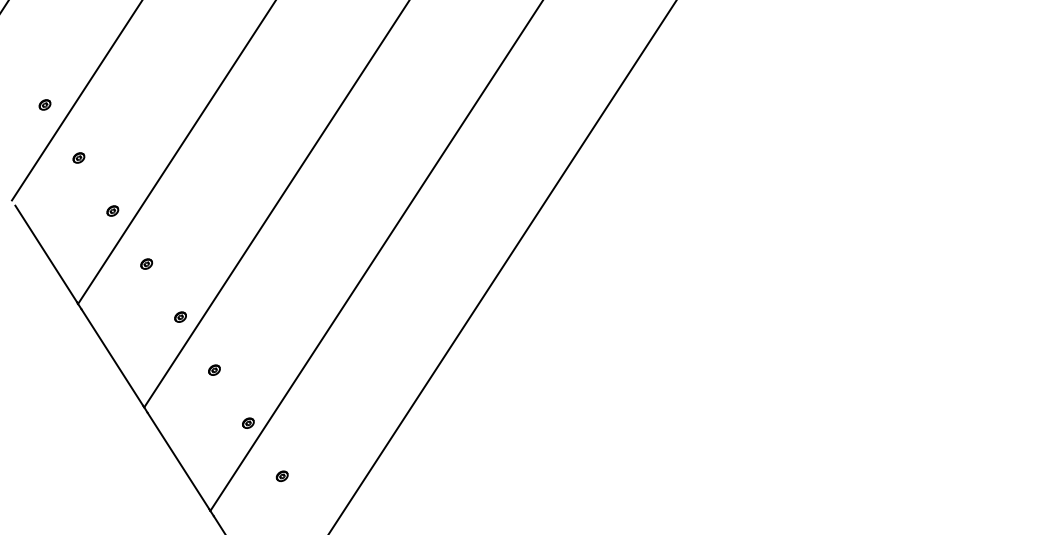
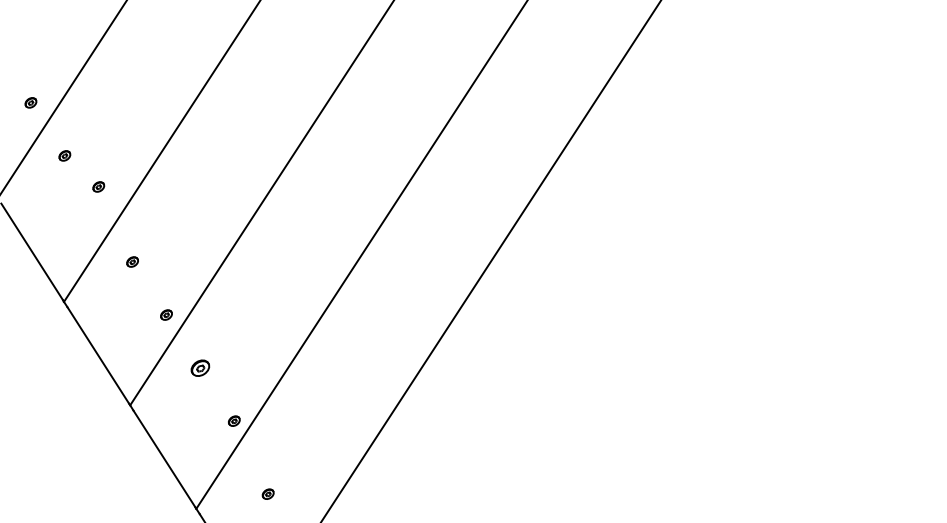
part: (112, 210) -> (98, 186), moved
part: (214, 369) -> (200, 367), size x1.6
part: (281, 475) -> (267, 493), moved

